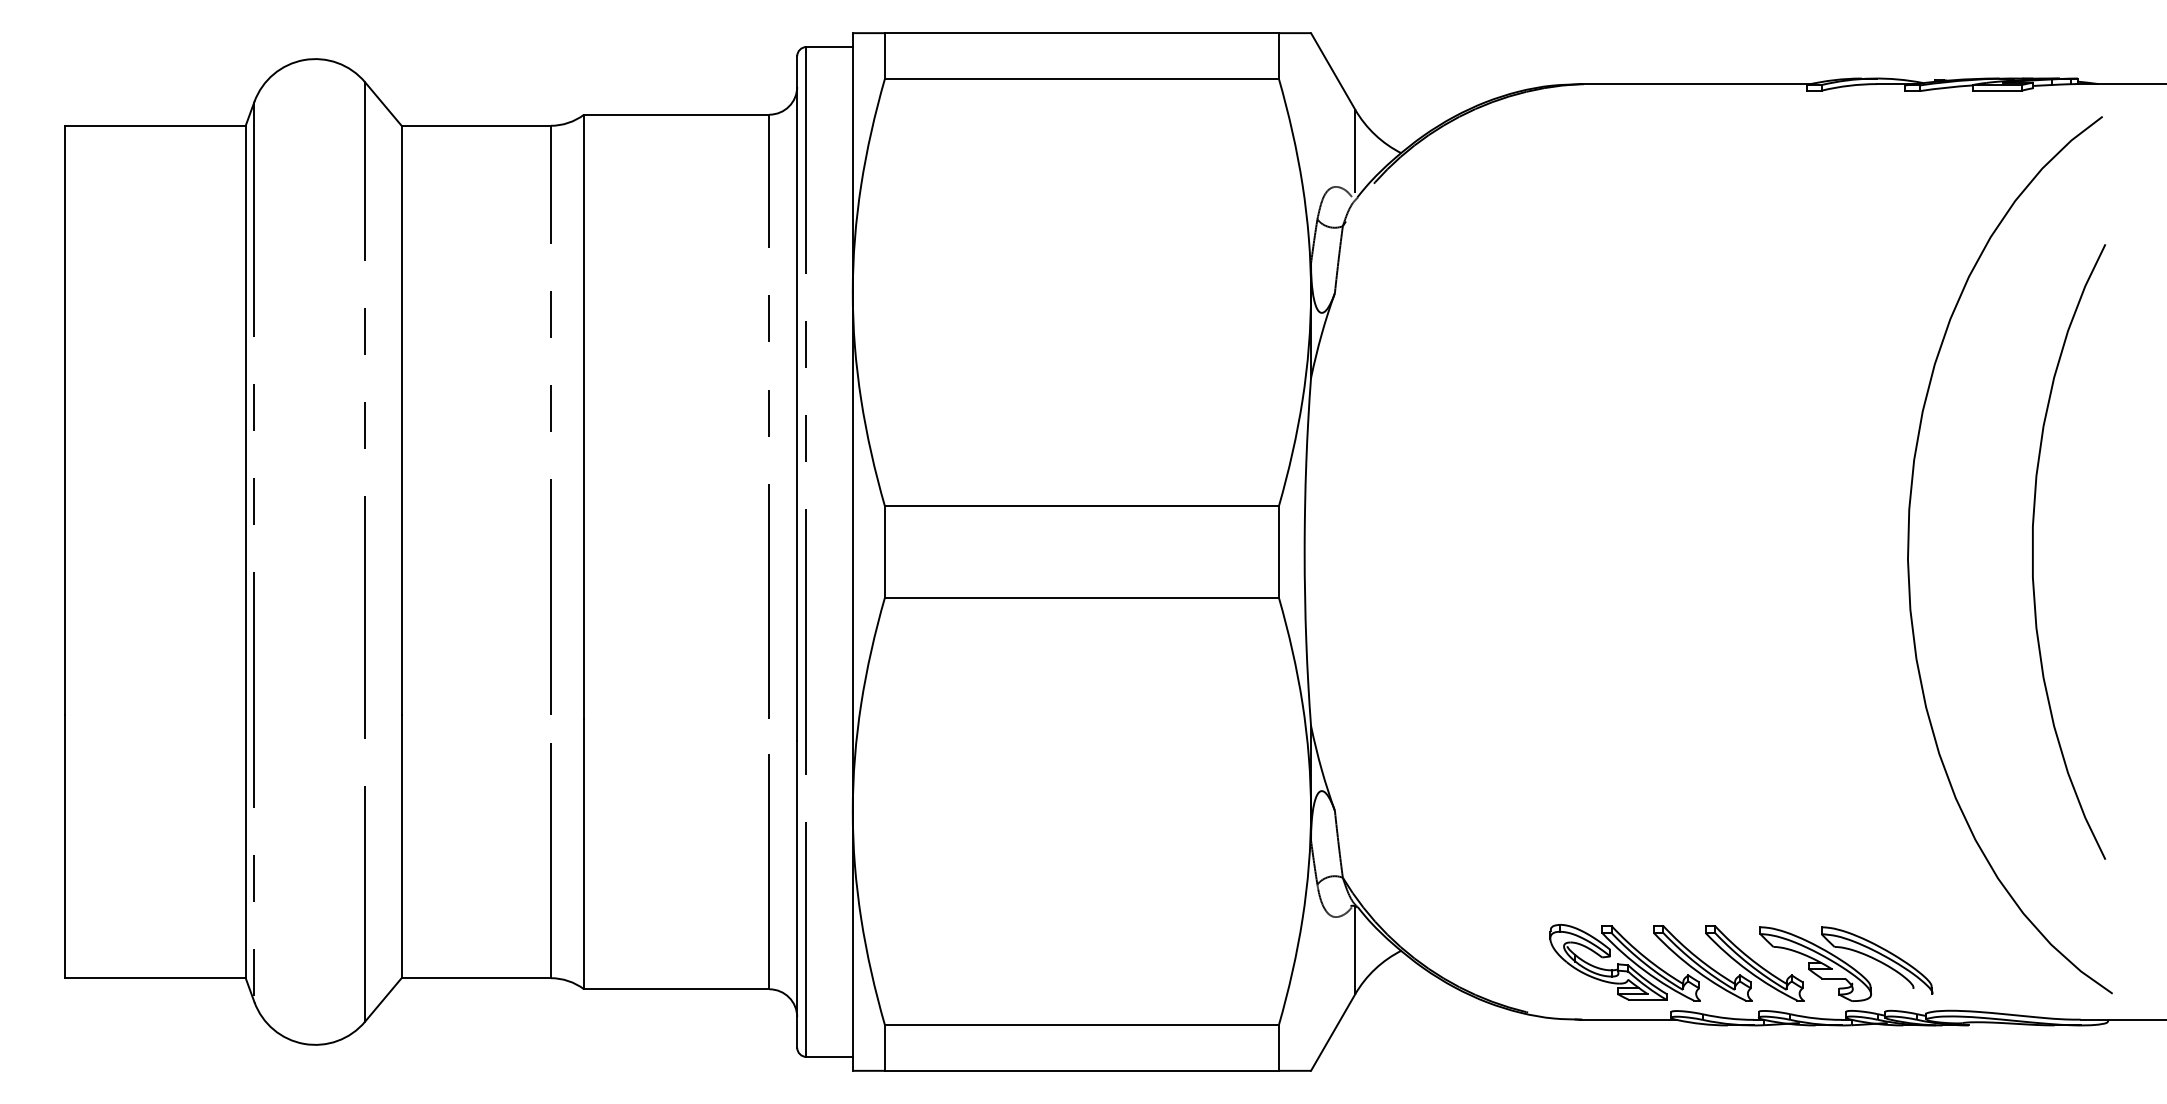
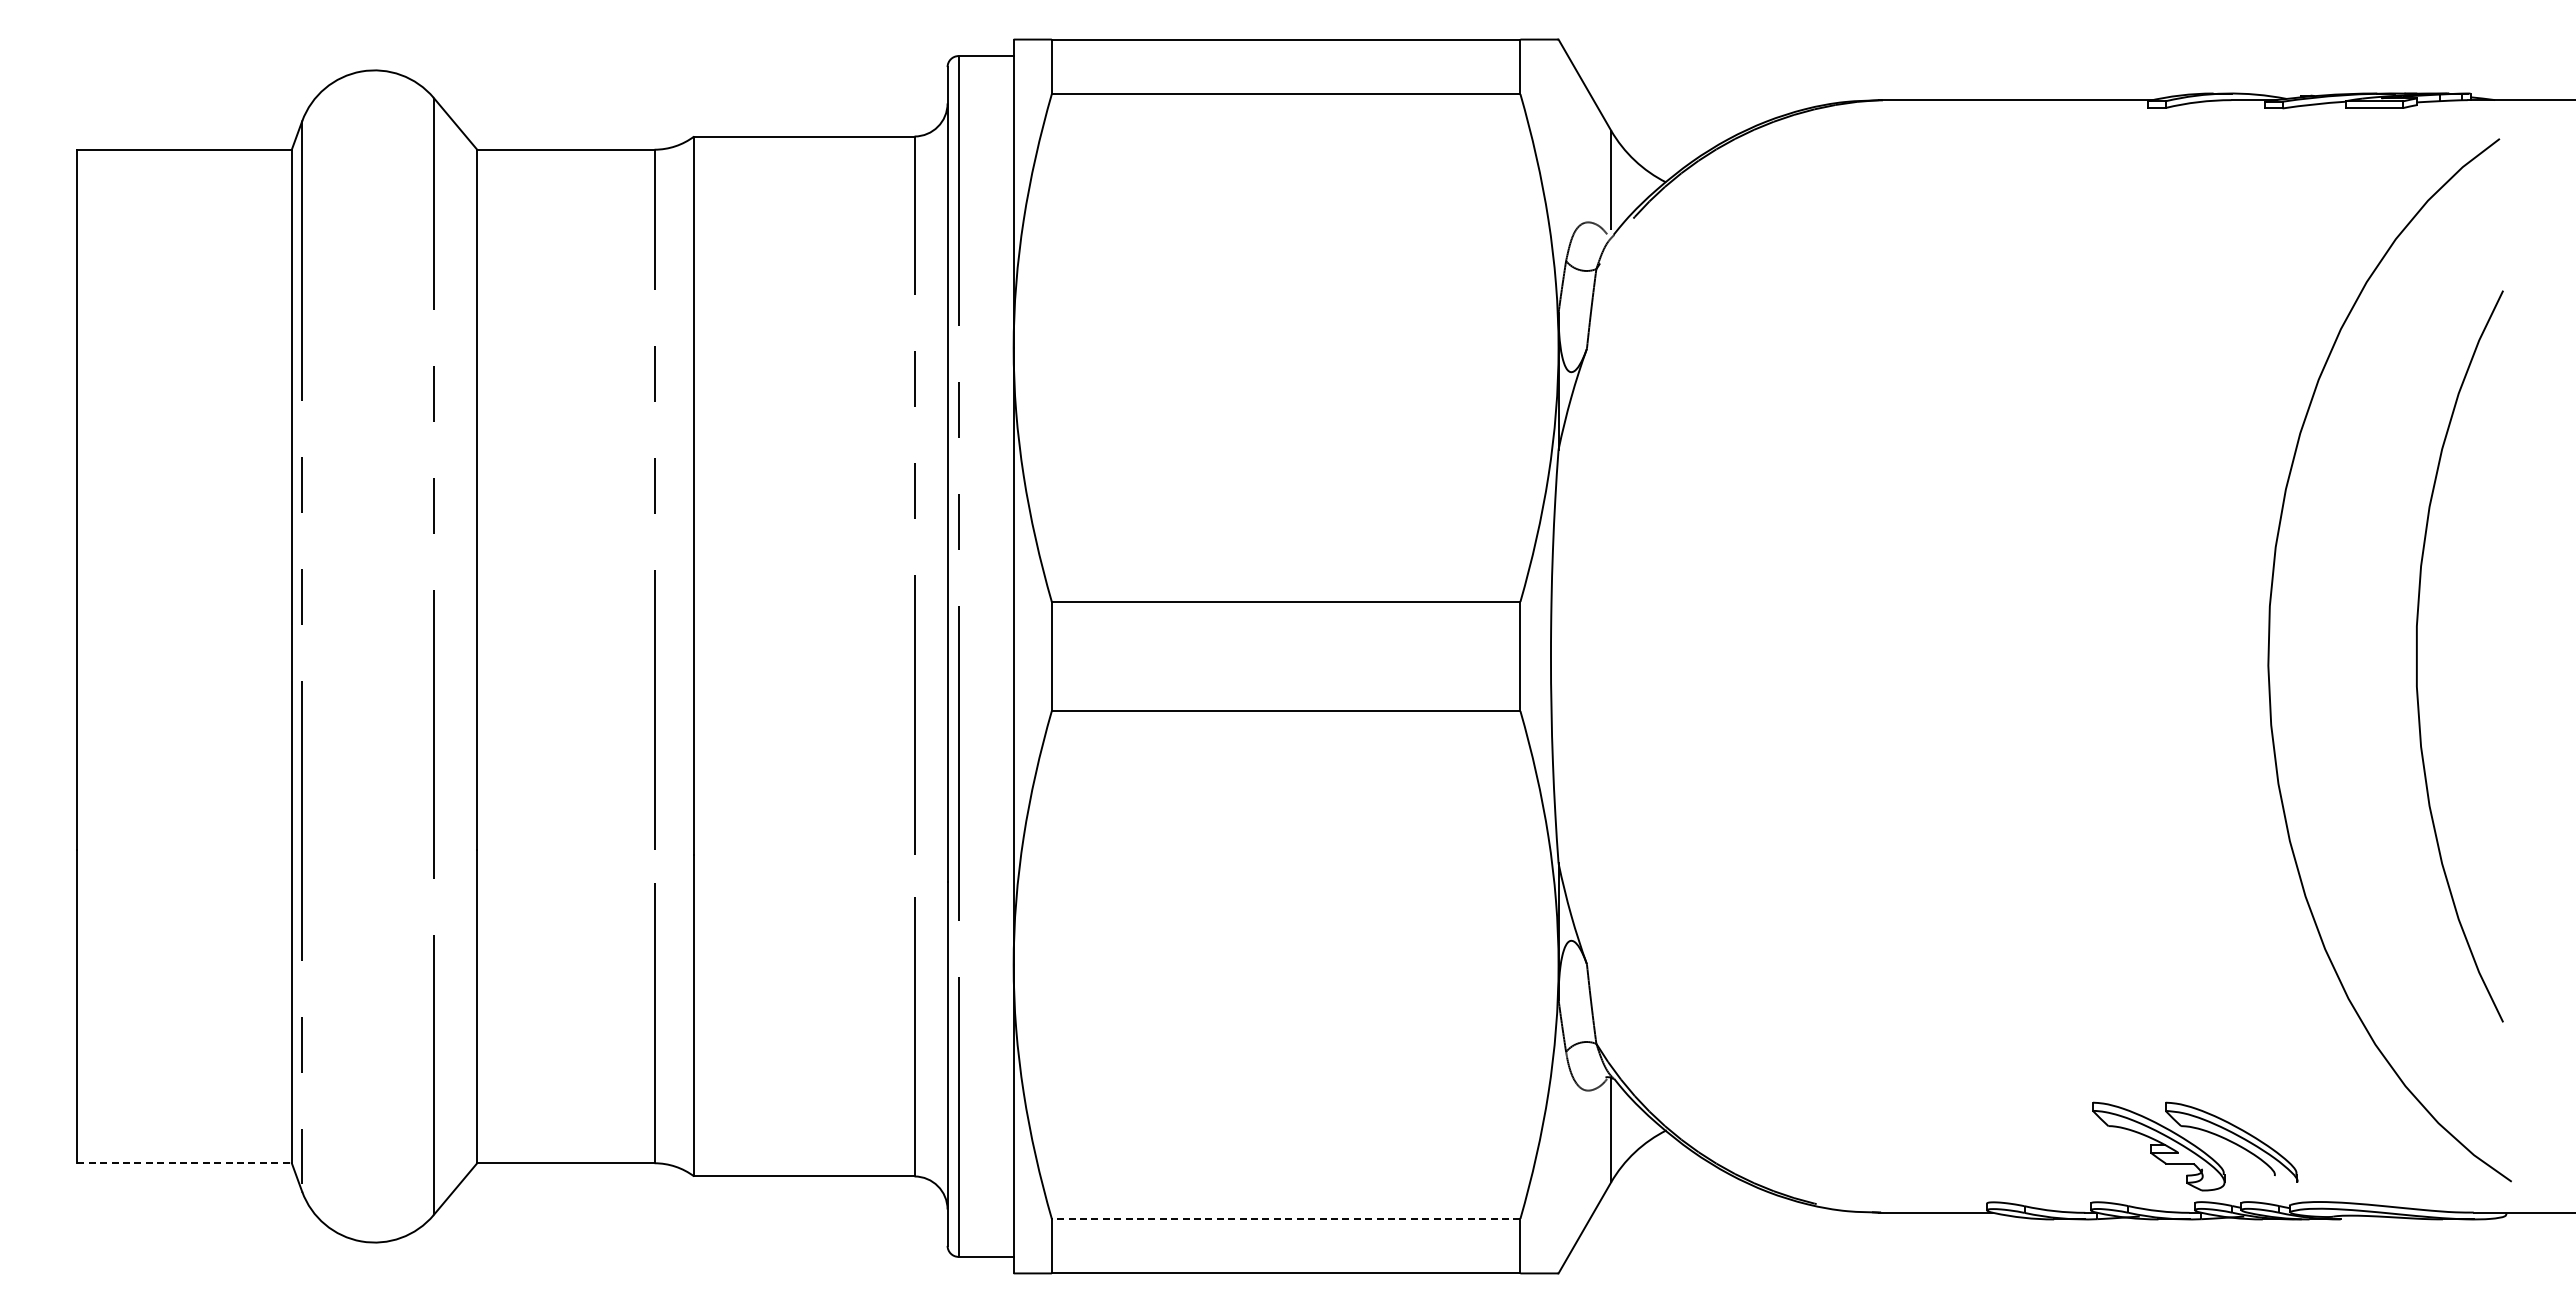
part: (1676, 962) -> (1993, 1144), removed
line: (156, 978) -> (185, 1163), solid -> dashed
line: (1081, 1024) -> (1285, 1218), solid -> dashed

